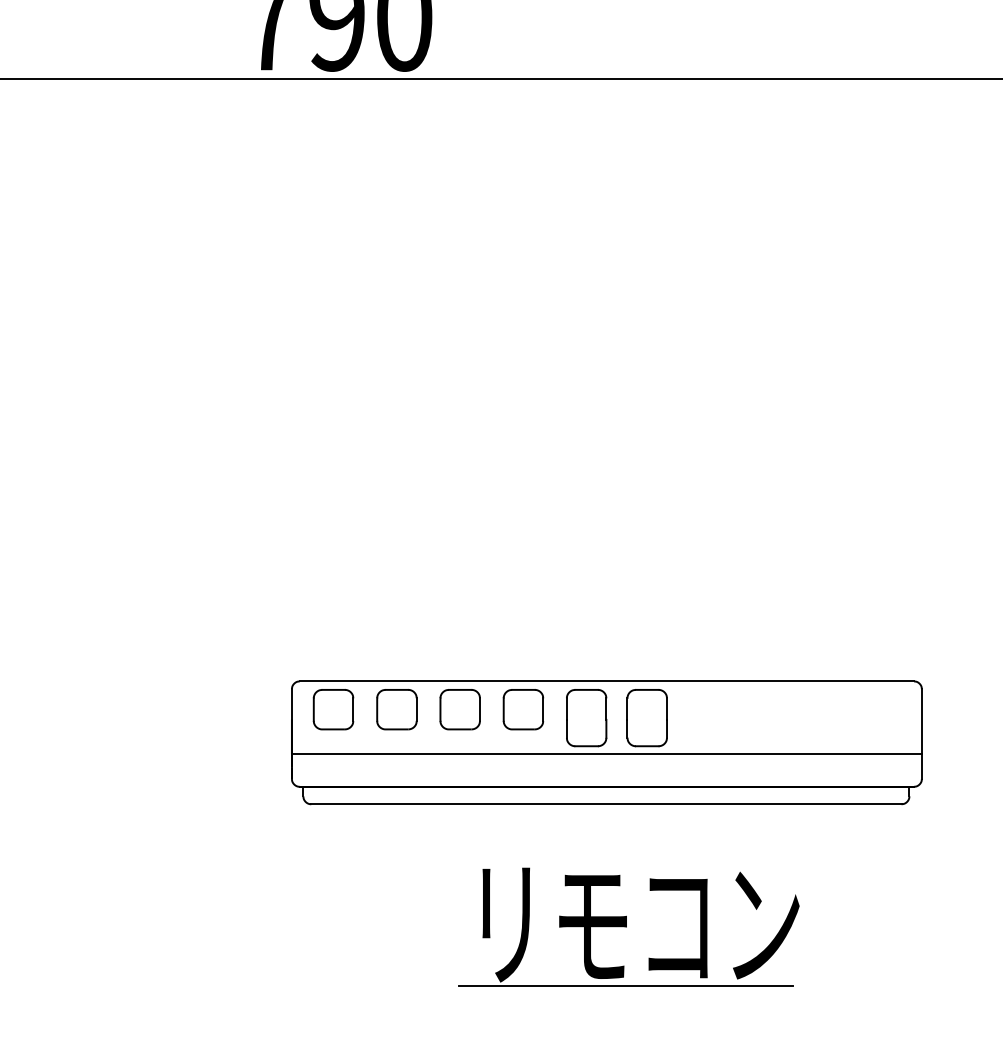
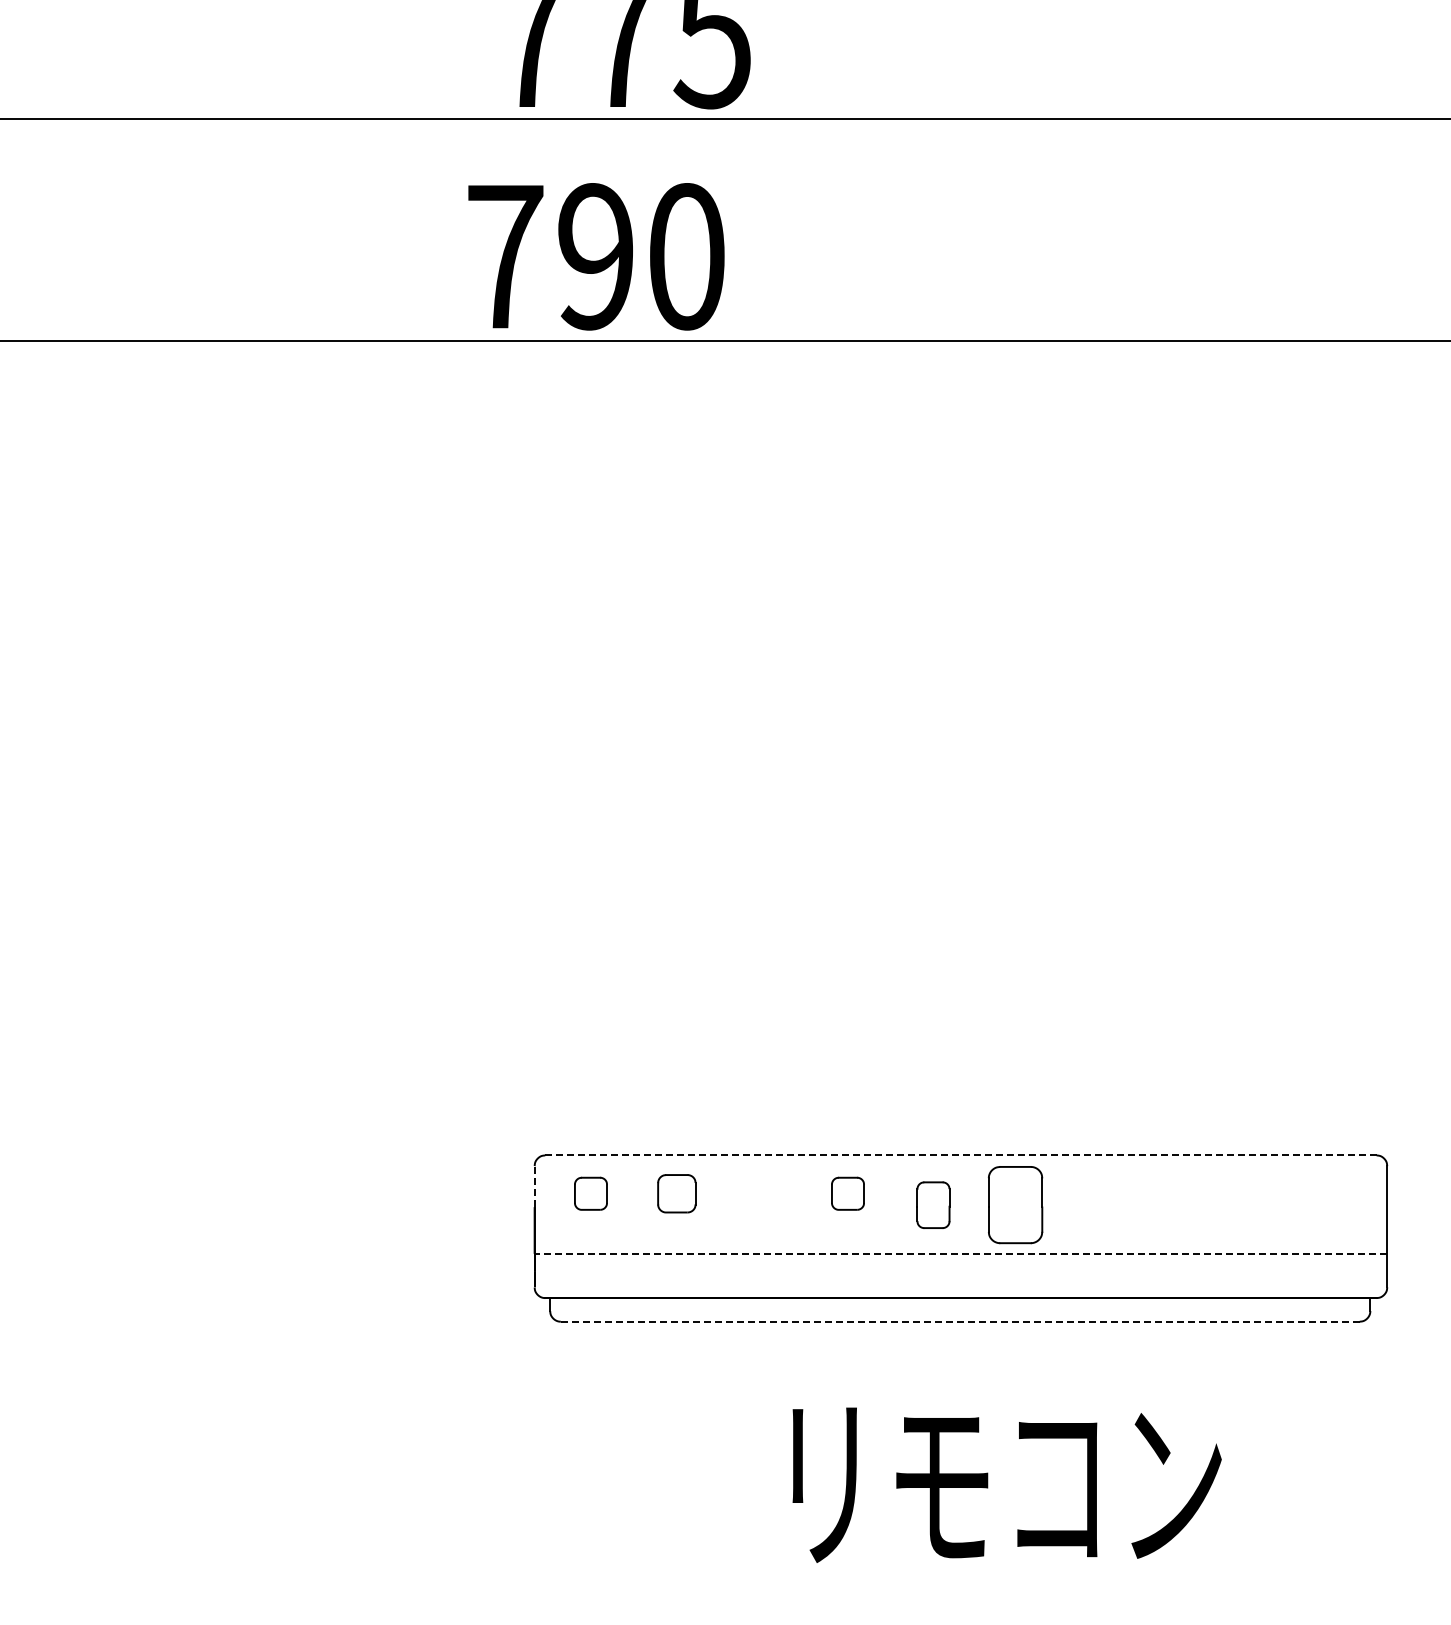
line: (606, 681) -> (960, 1155), solid -> dashed
line: (291, 704) -> (534, 1186), solid -> dashed
part: (333, 709) -> (590, 1193), size x0.6
part: (396, 709) -> (676, 1193), size x0.7
part: (459, 709) -> (761, 1193), removed
part: (523, 709) -> (847, 1193), size x0.6
part: (586, 718) -> (933, 1205), size x0.6
line: (606, 753) -> (960, 1253), solid -> dashed
line: (606, 804) -> (960, 1321), solid -> dashed
line: (625, 985) -> (986, 1567), removed

